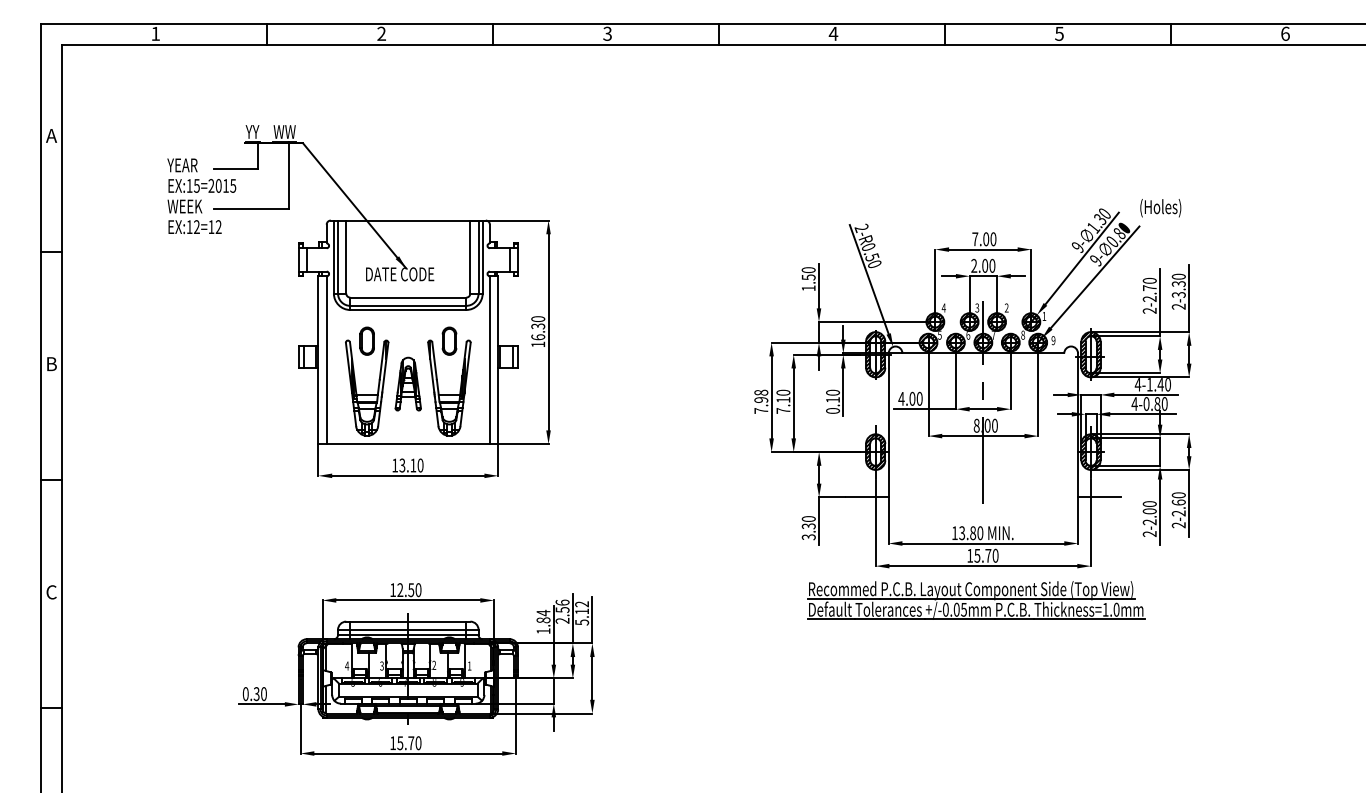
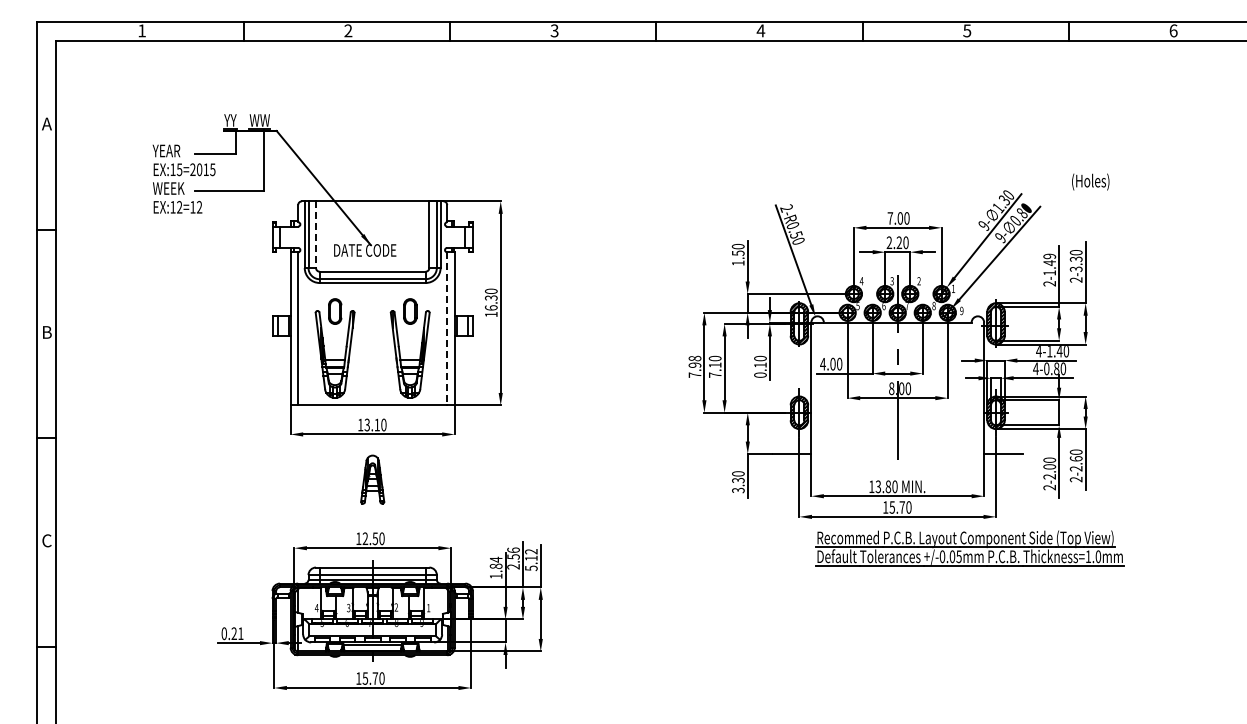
text: (1160, 207) -> (1090, 181), moved
line: (346, 257) -> (316, 235), solid -> dashed
text: (985, 265) -> (899, 242), 2.00 -> 2.20
text: (1149, 289) -> (1049, 264), 2-2.70 -> 2-1.49
line: (490, 359) -> (447, 328), solid -> dashed
part: (408, 383) -> (372, 479), moved
part: (975, 600) -> (969, 548), moved
text: (260, 693) -> (237, 633), 0.30 -> 0.21

